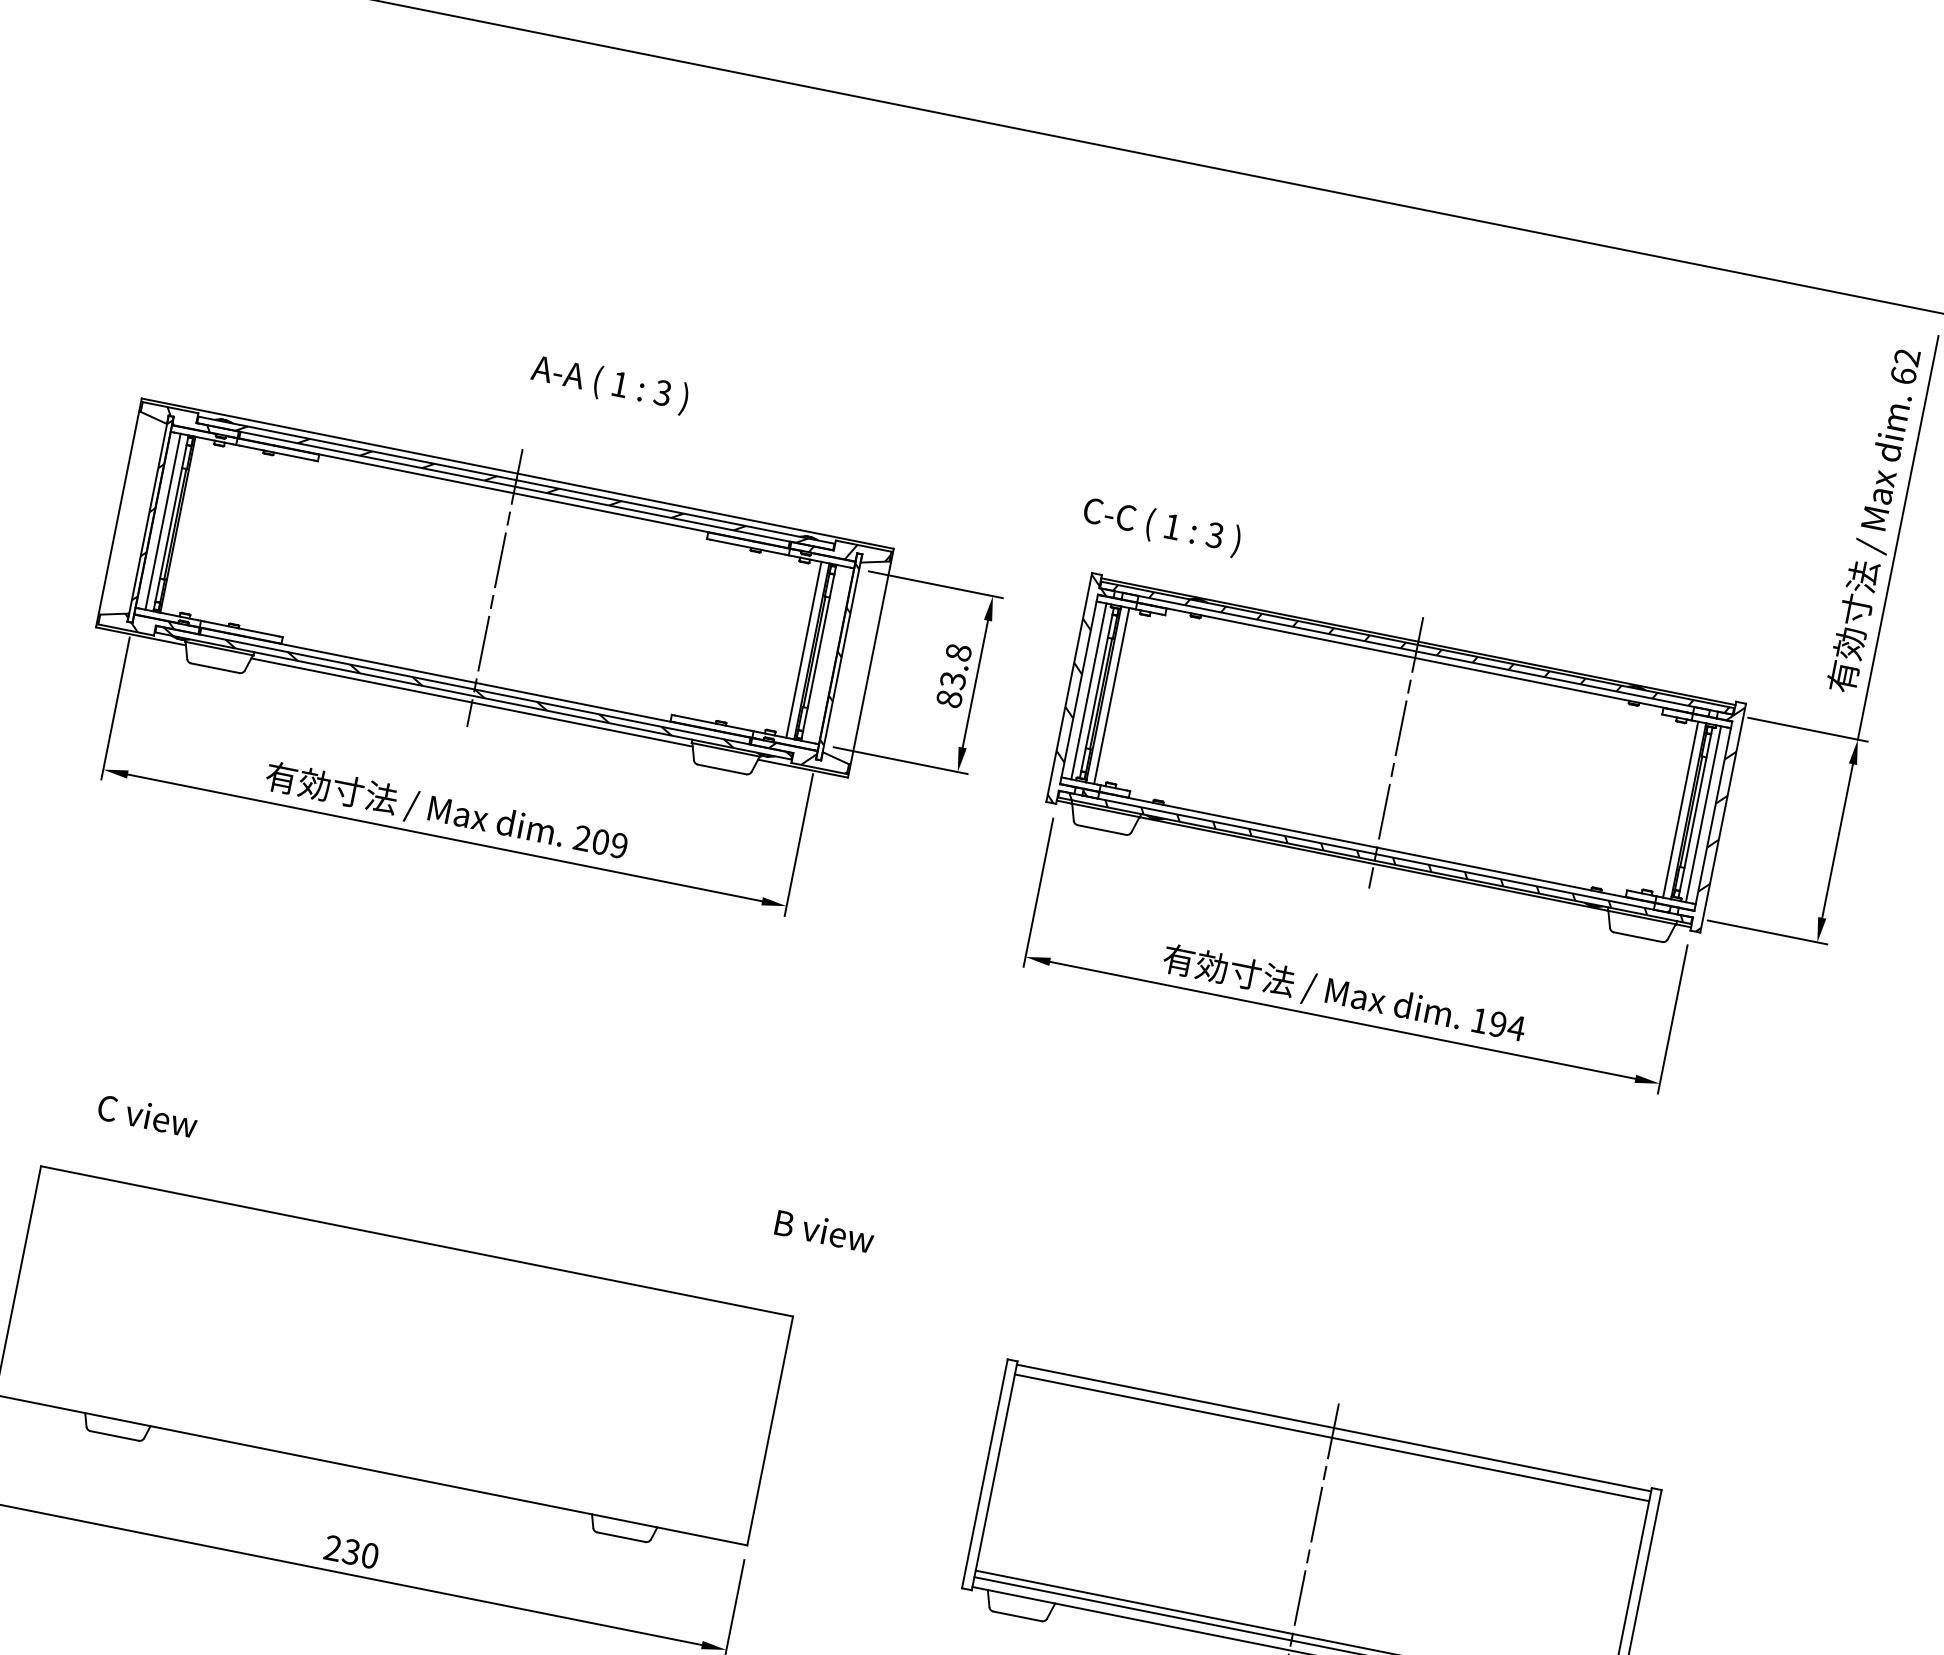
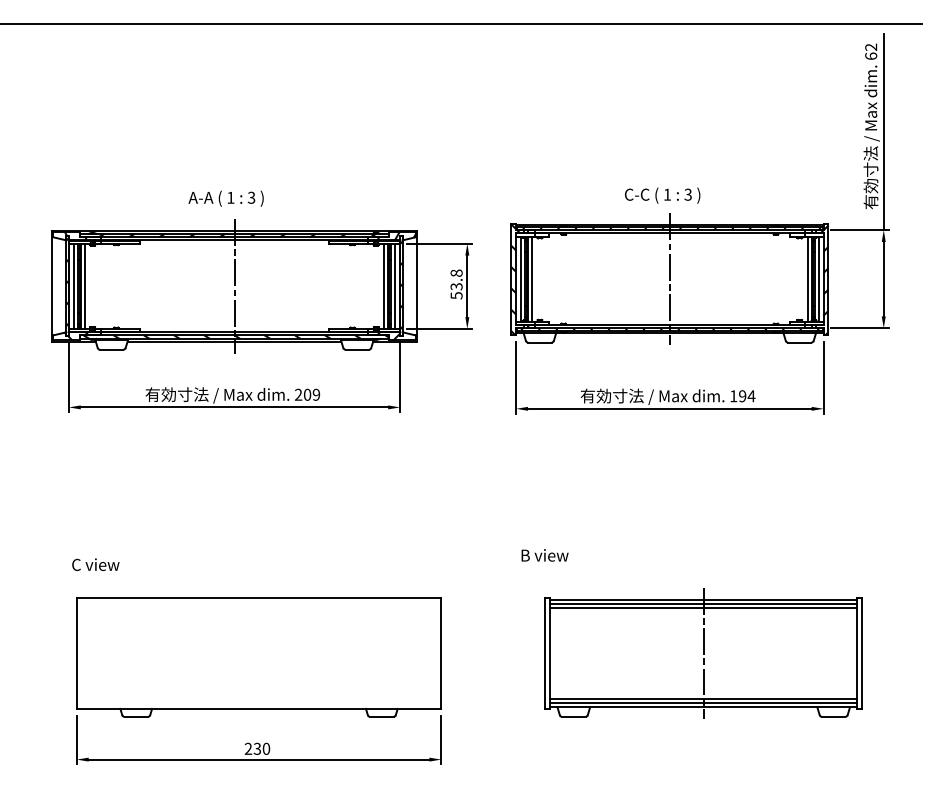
text: (608, 383) -> (225, 198), moved
line: (185, 524) -> (84, 285), added
text: (1161, 526) -> (662, 195), moved
line: (827, 652) -> (395, 285), added
text: (949, 698) -> (456, 295), 83.8 -> 53.8
text: (147, 1115) -> (95, 564), moved
text: (823, 1231) -> (544, 555), moved
line: (1330, 1444) -> (703, 607), added

